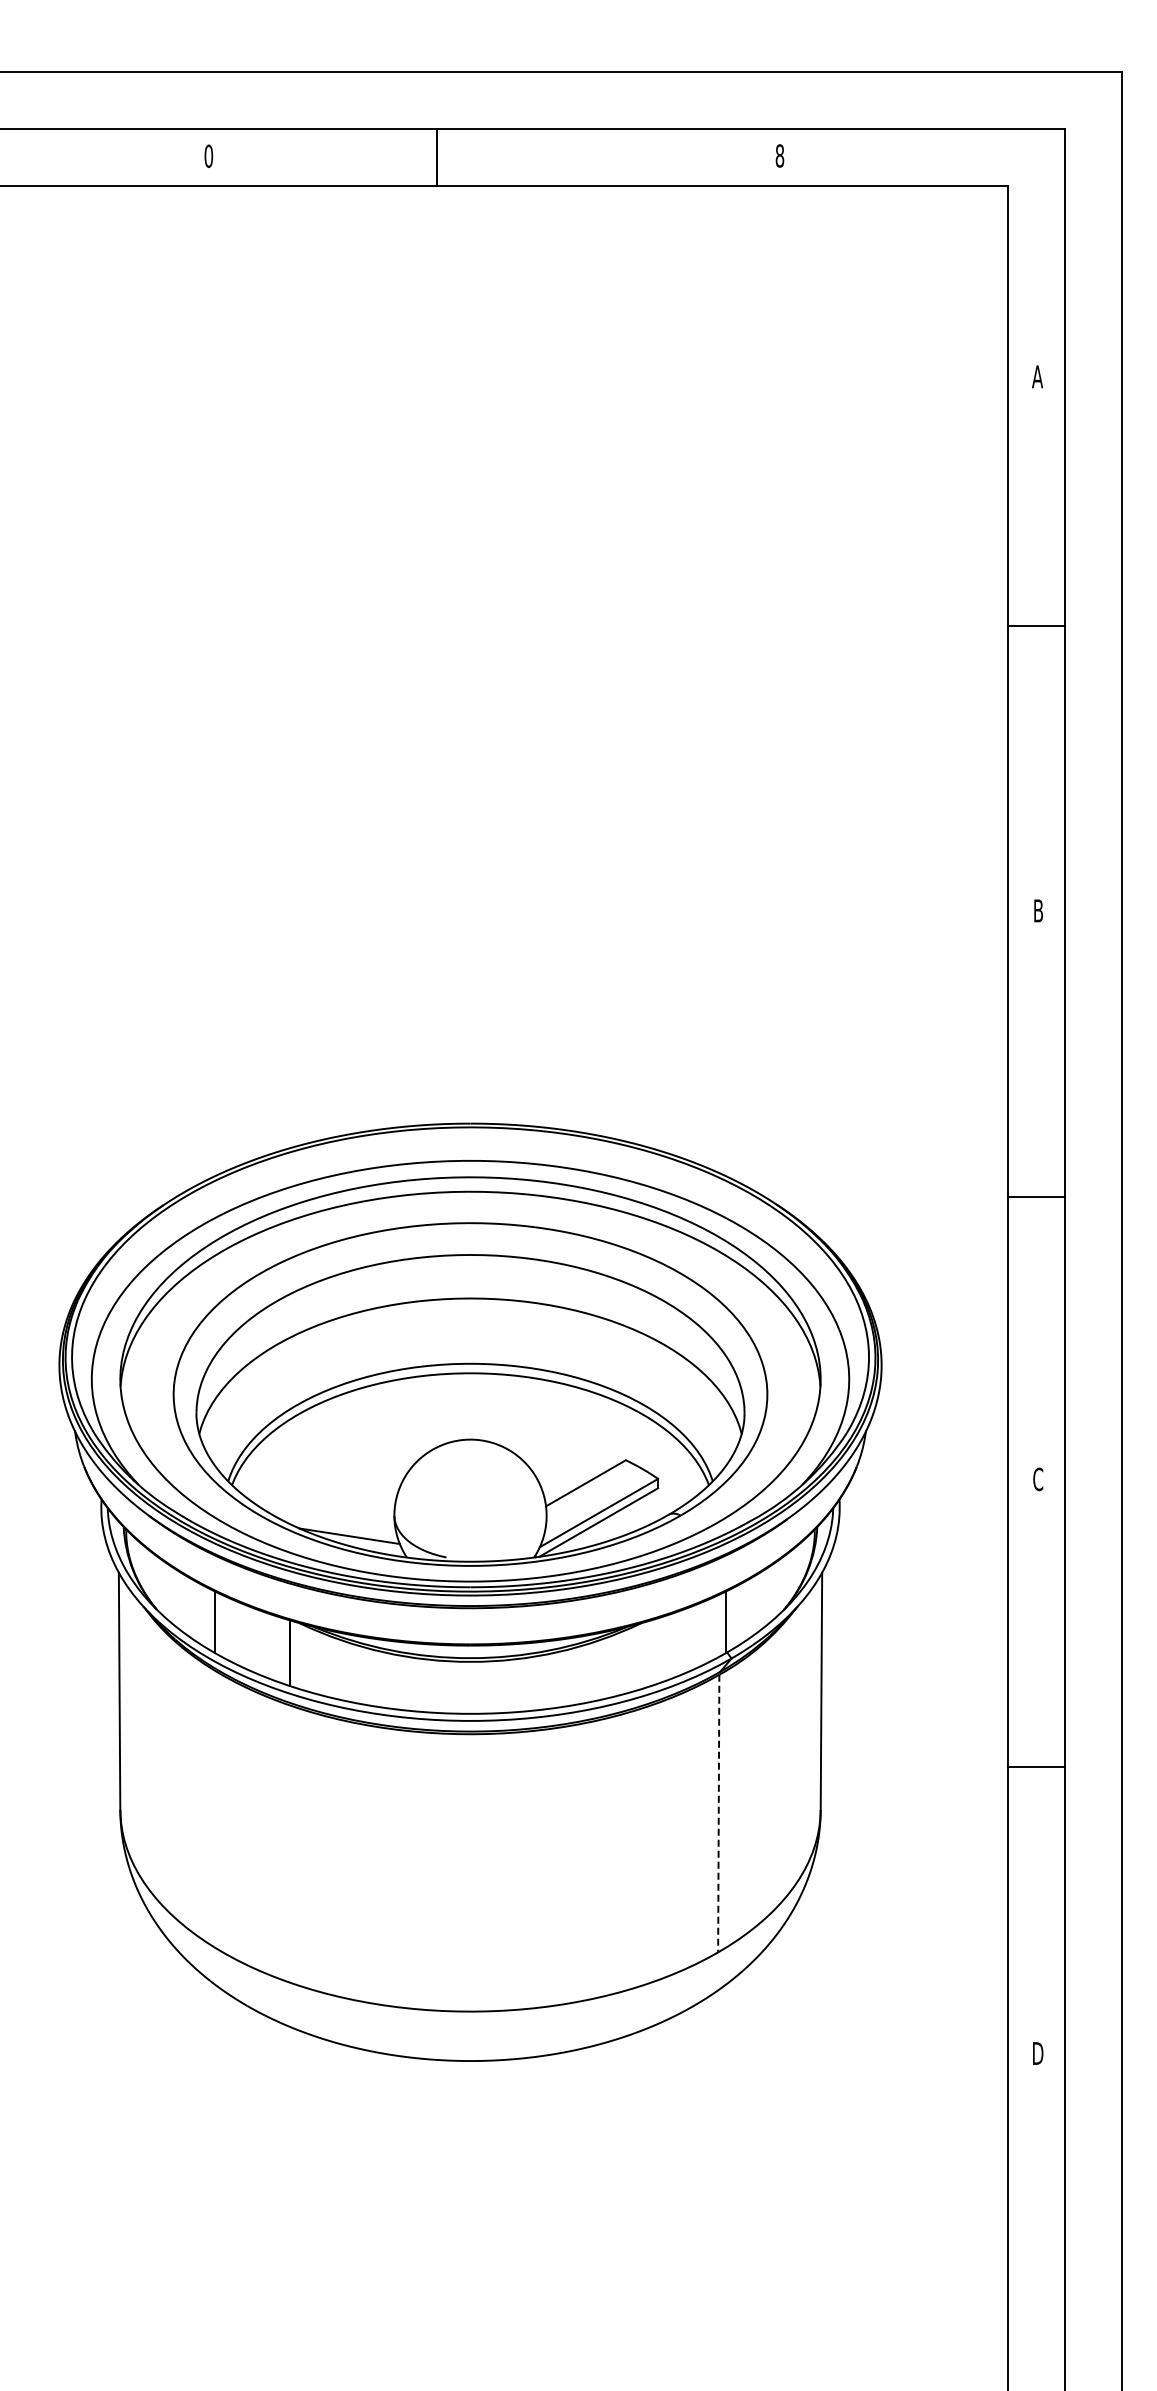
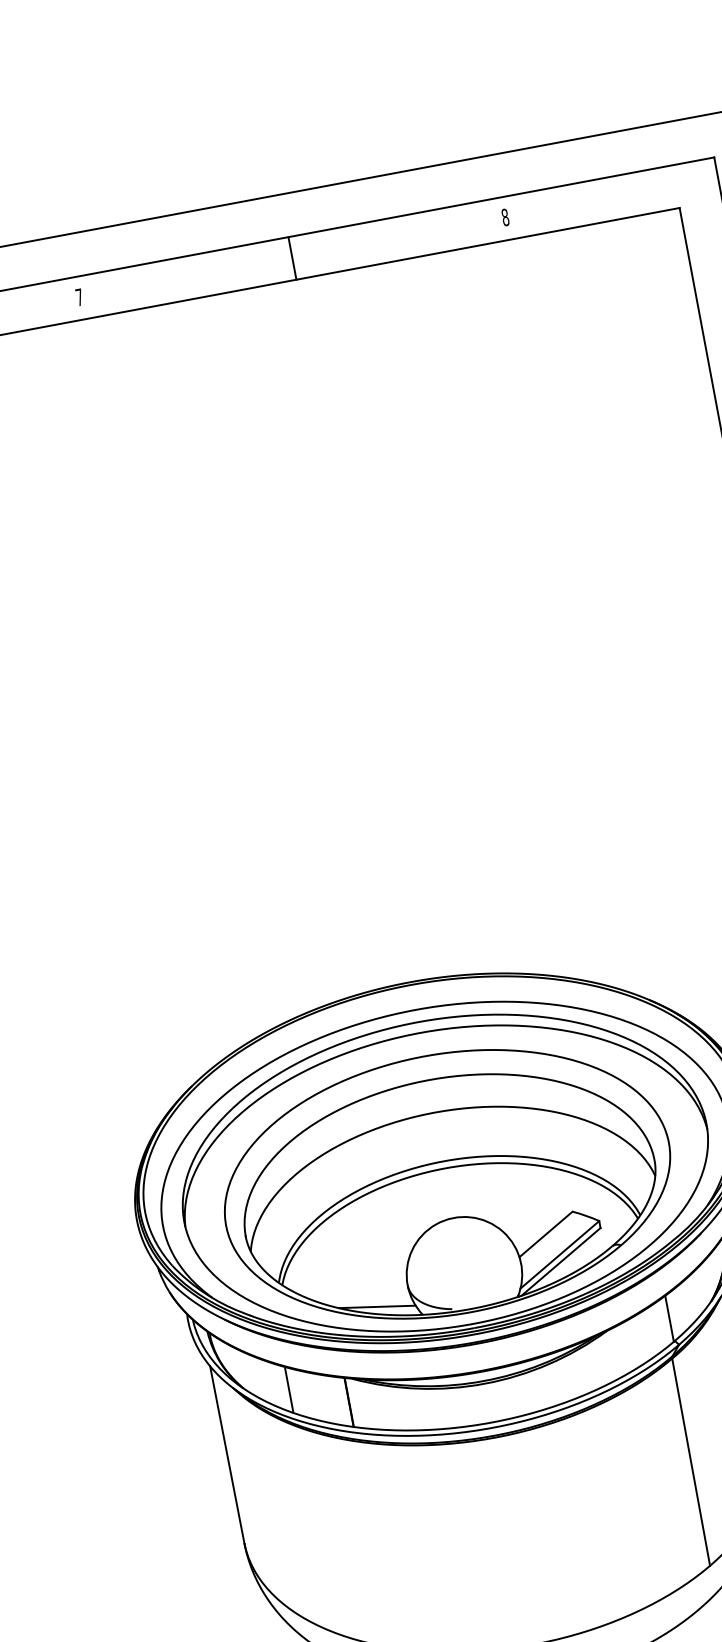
text: (208, 155) -> (79, 296), 0 -> 7
line: (437, 156) -> (292, 257), moved
line: (718, 1813) -> (690, 1462), dashed -> solid

